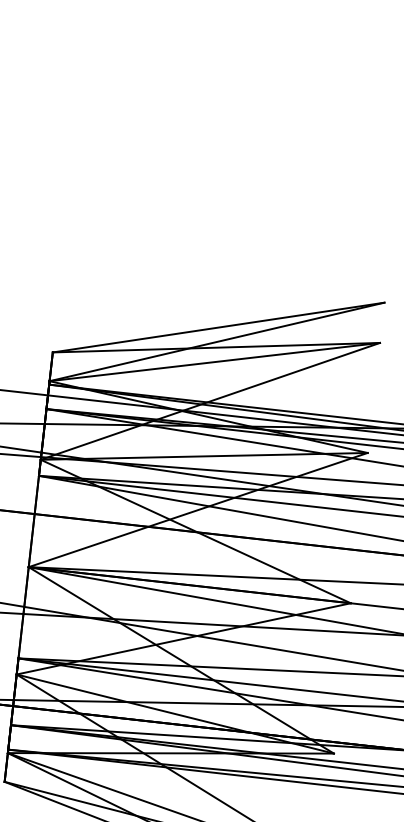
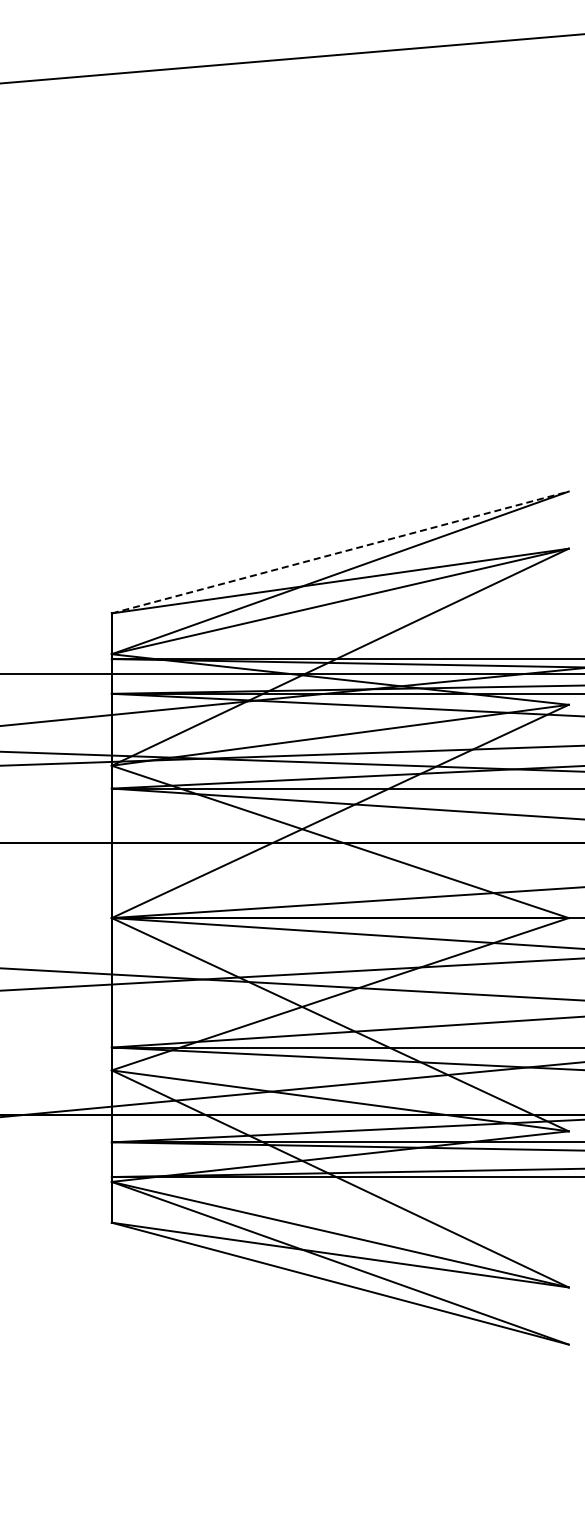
line: (218, 327) -> (340, 552), solid -> dashed

